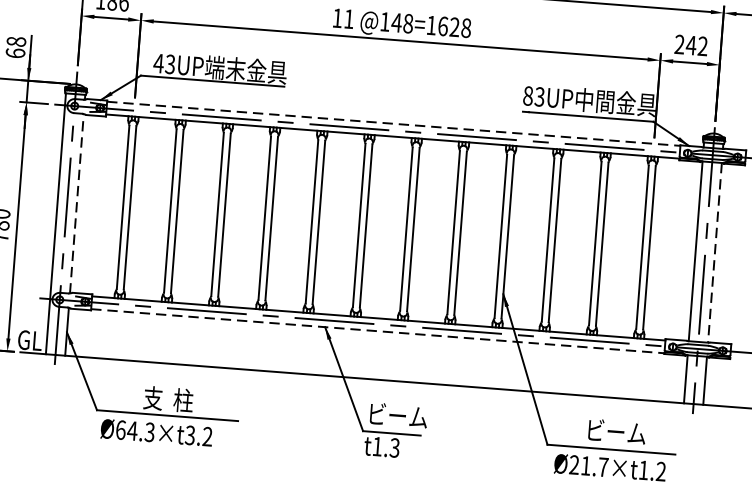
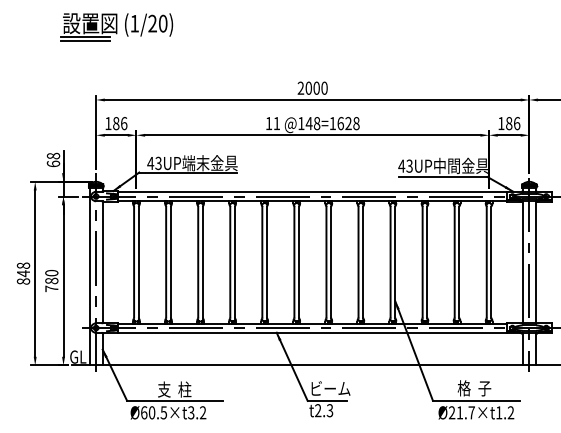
text: (691, 45) -> (509, 123), 242 -> 186
text: (527, 95) -> (401, 165), 83UP -> 43UP
line: (393, 123) -> (312, 191), dashed -> solid
line: (76, 203) -> (102, 262), dashed -> solid
line: (714, 253) -> (535, 262), dashed -> solid
line: (377, 330) -> (312, 332), dashed -> solid
text: (140, 431) -> (157, 412), Ø64.3×t3.2 -> Ø60.5×t3.2
text: (614, 432) -> (477, 388), ビーム -> 格  子
text: (377, 446) -> (318, 410), t1.3 -> t2.3

